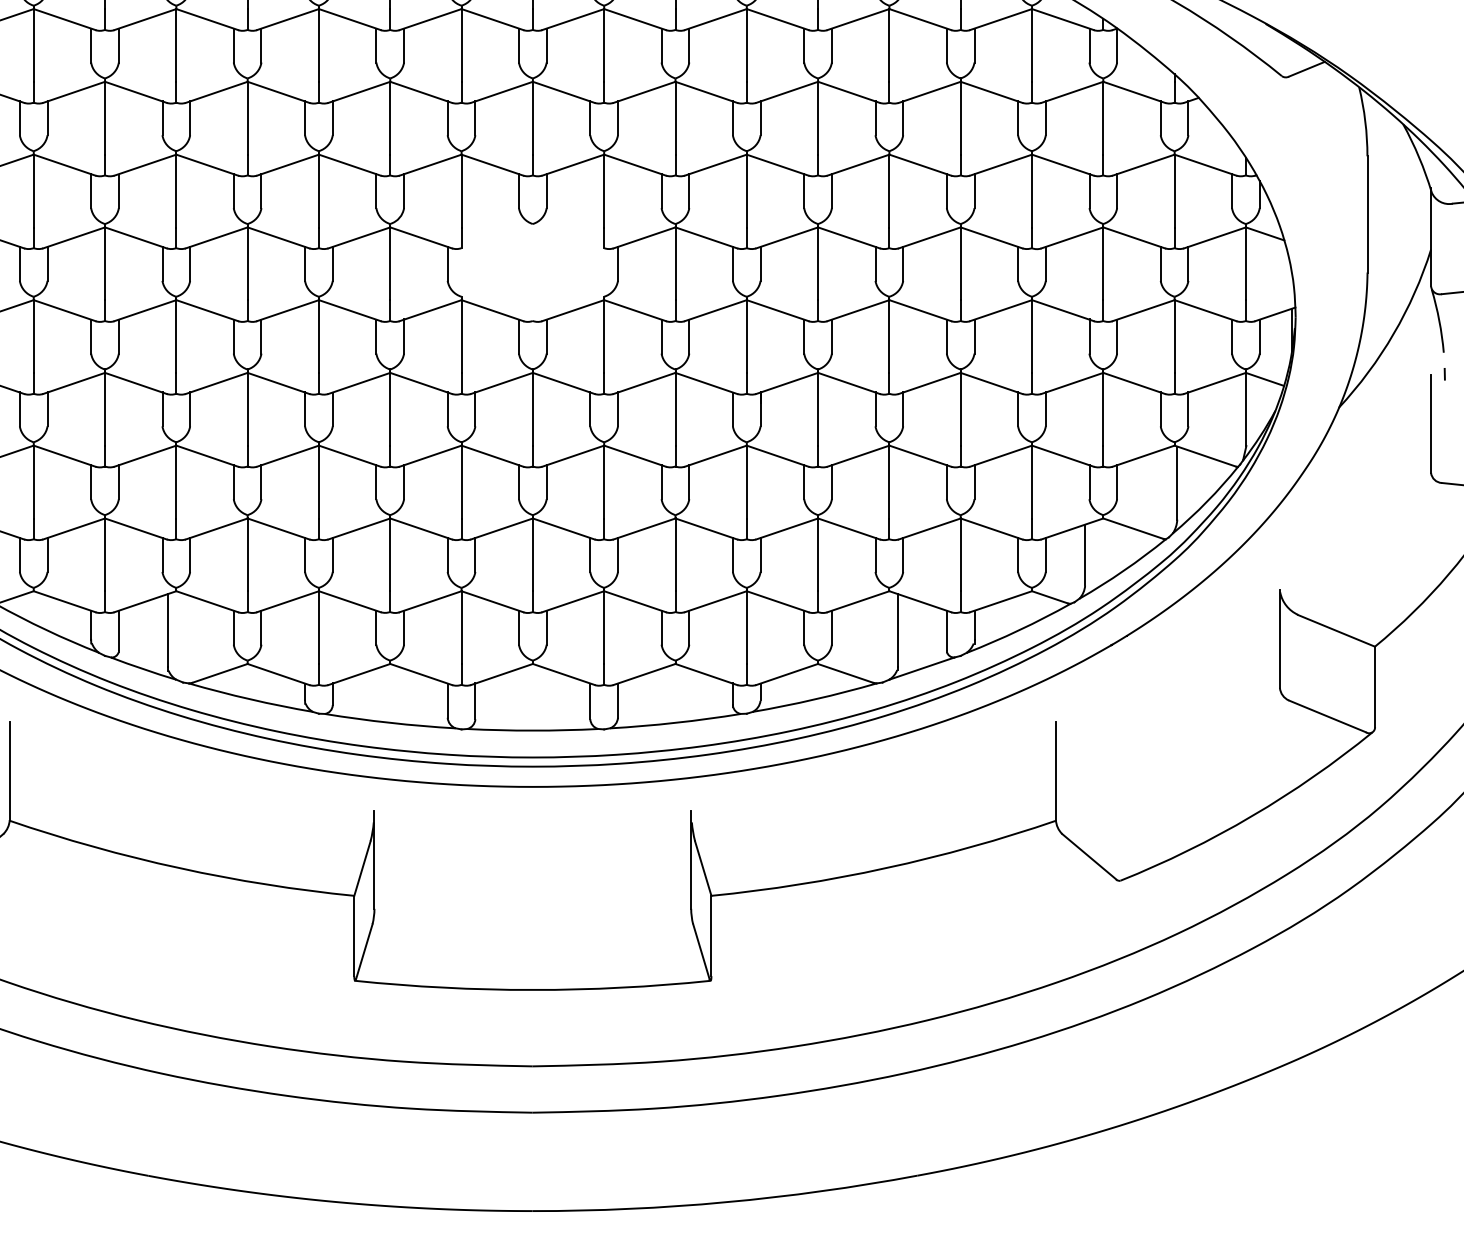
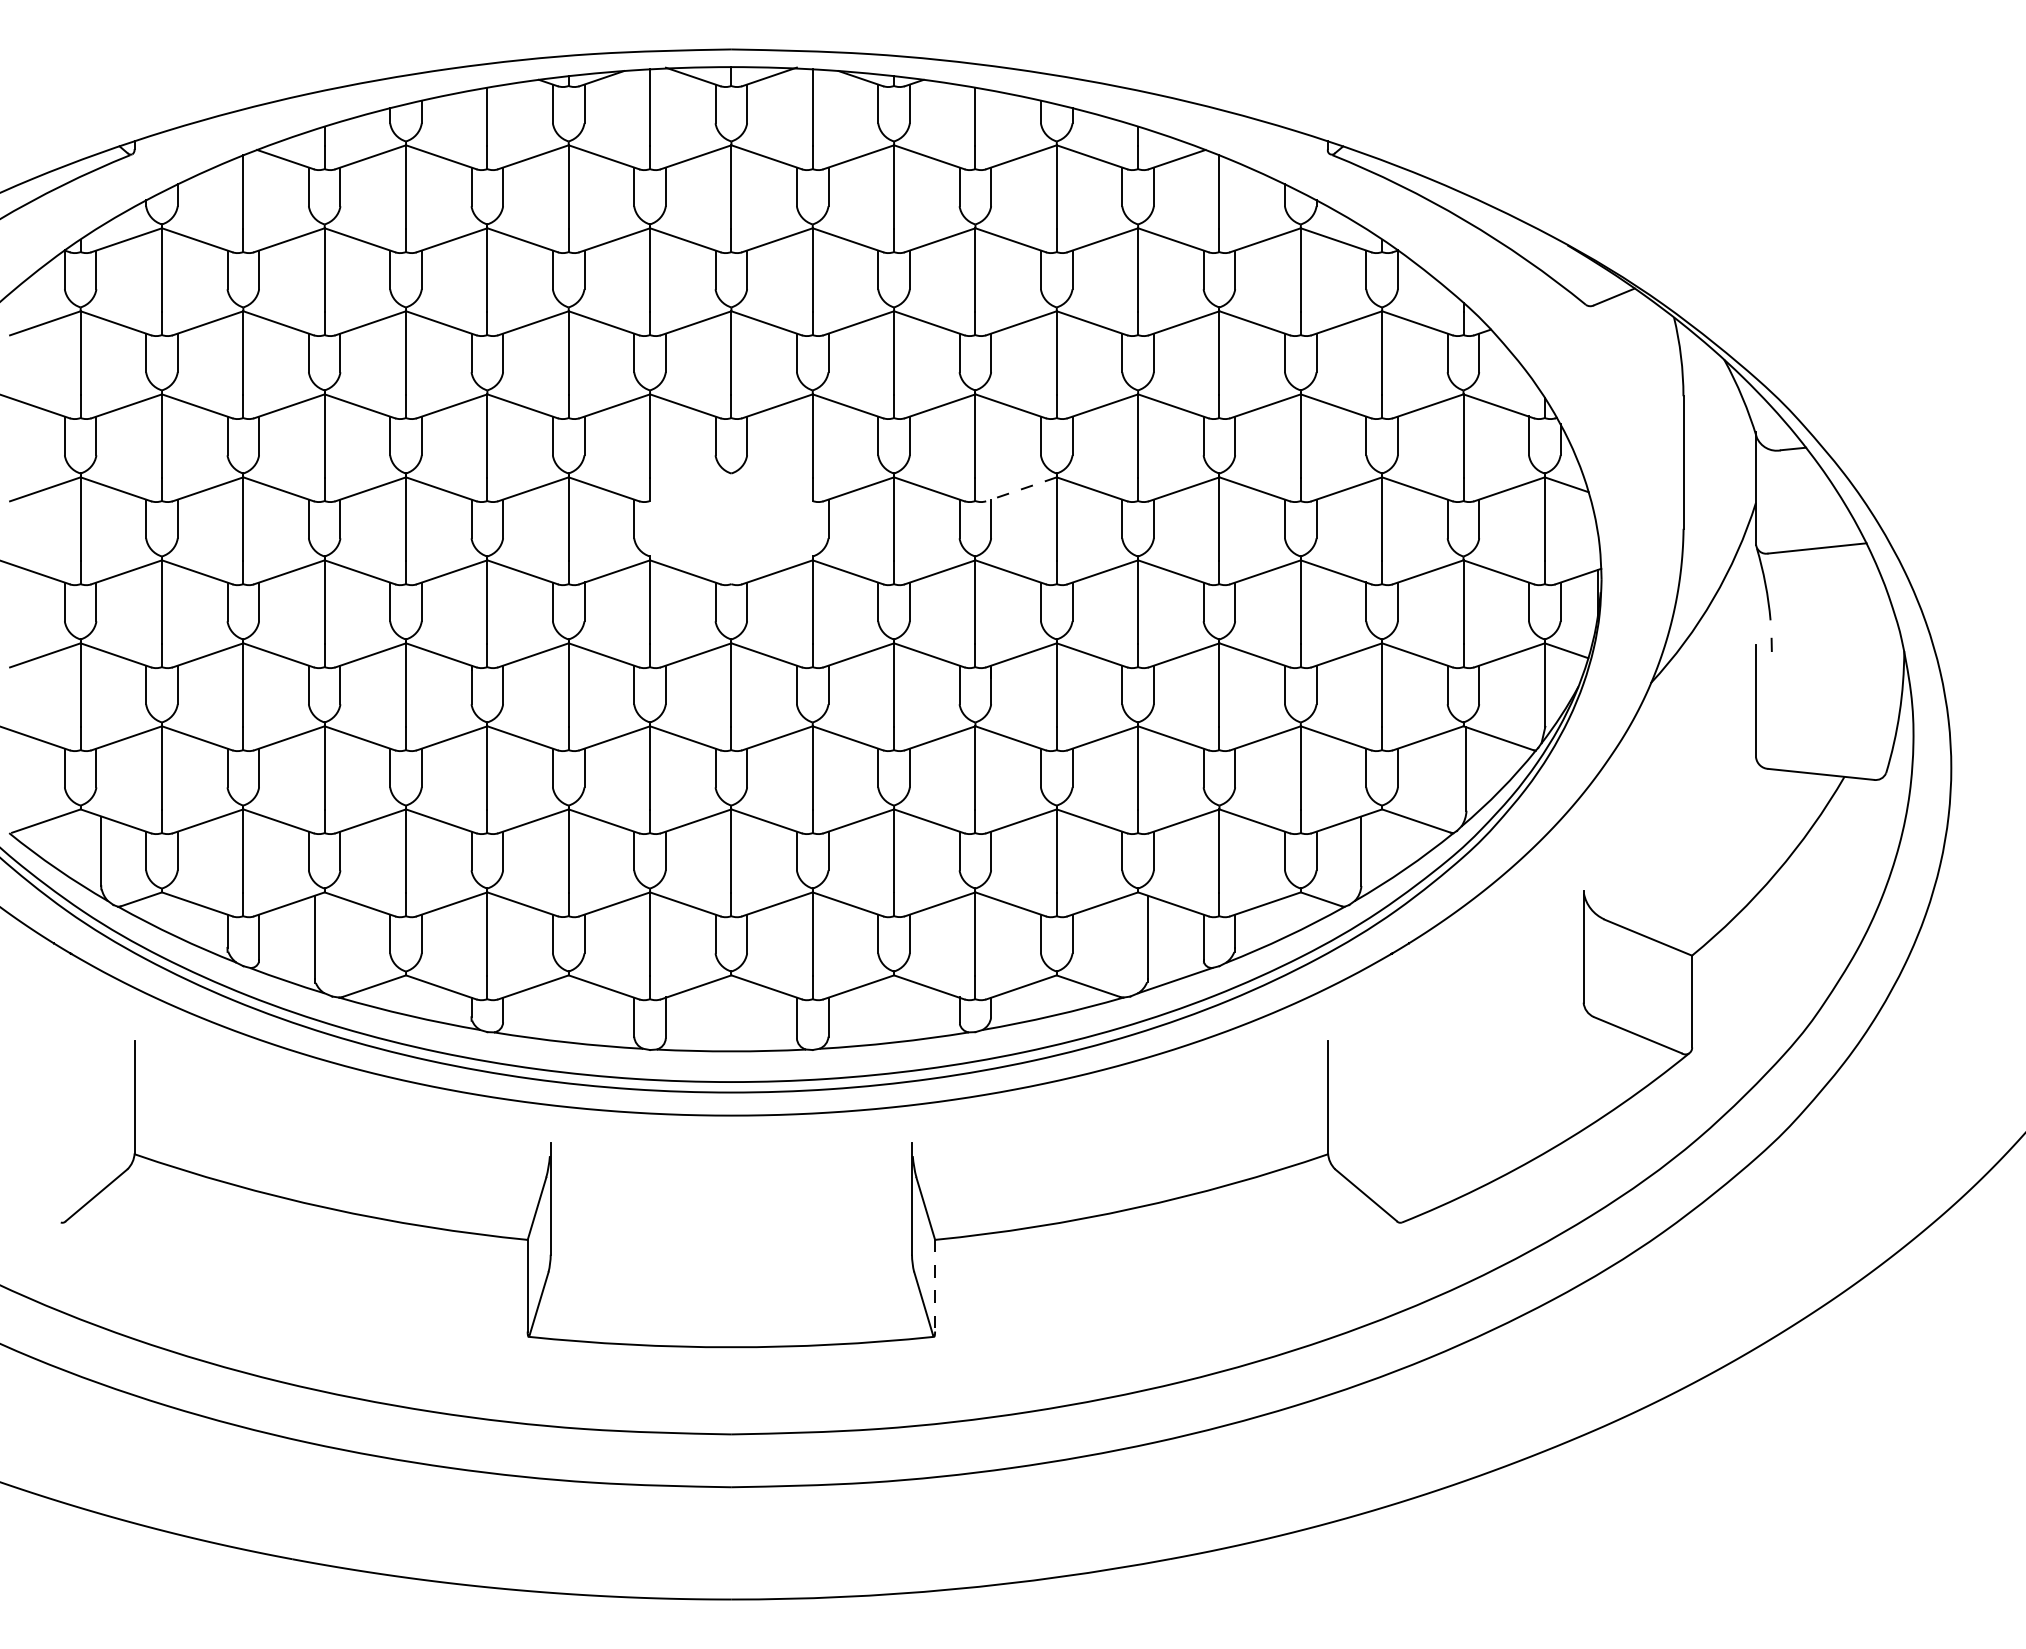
line: (787, 238) -> (1021, 489), solid -> dashed
line: (711, 935) -> (935, 1285), solid -> dashed

